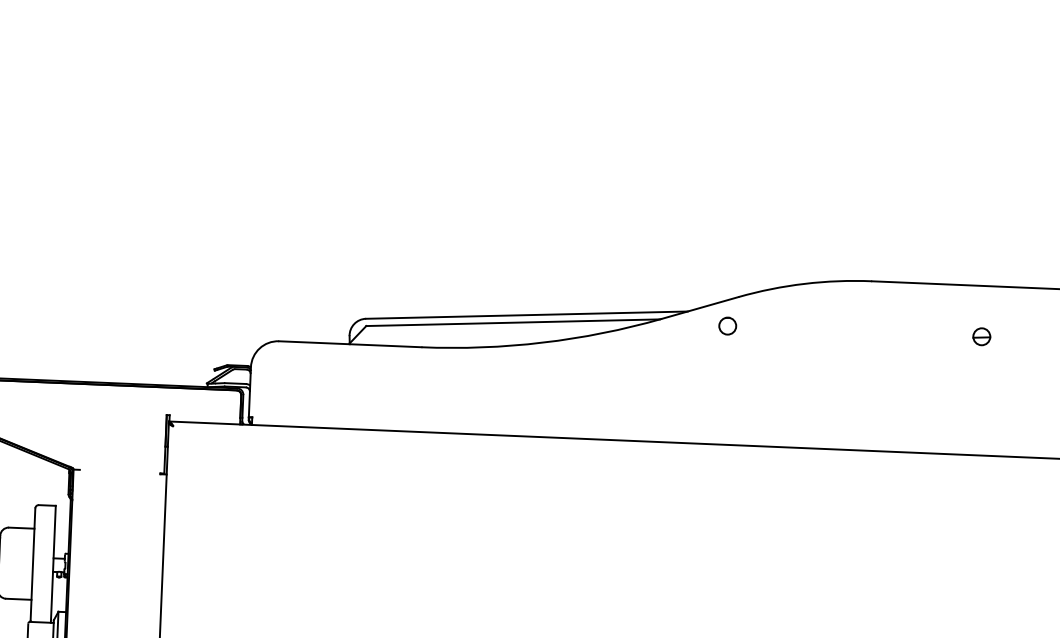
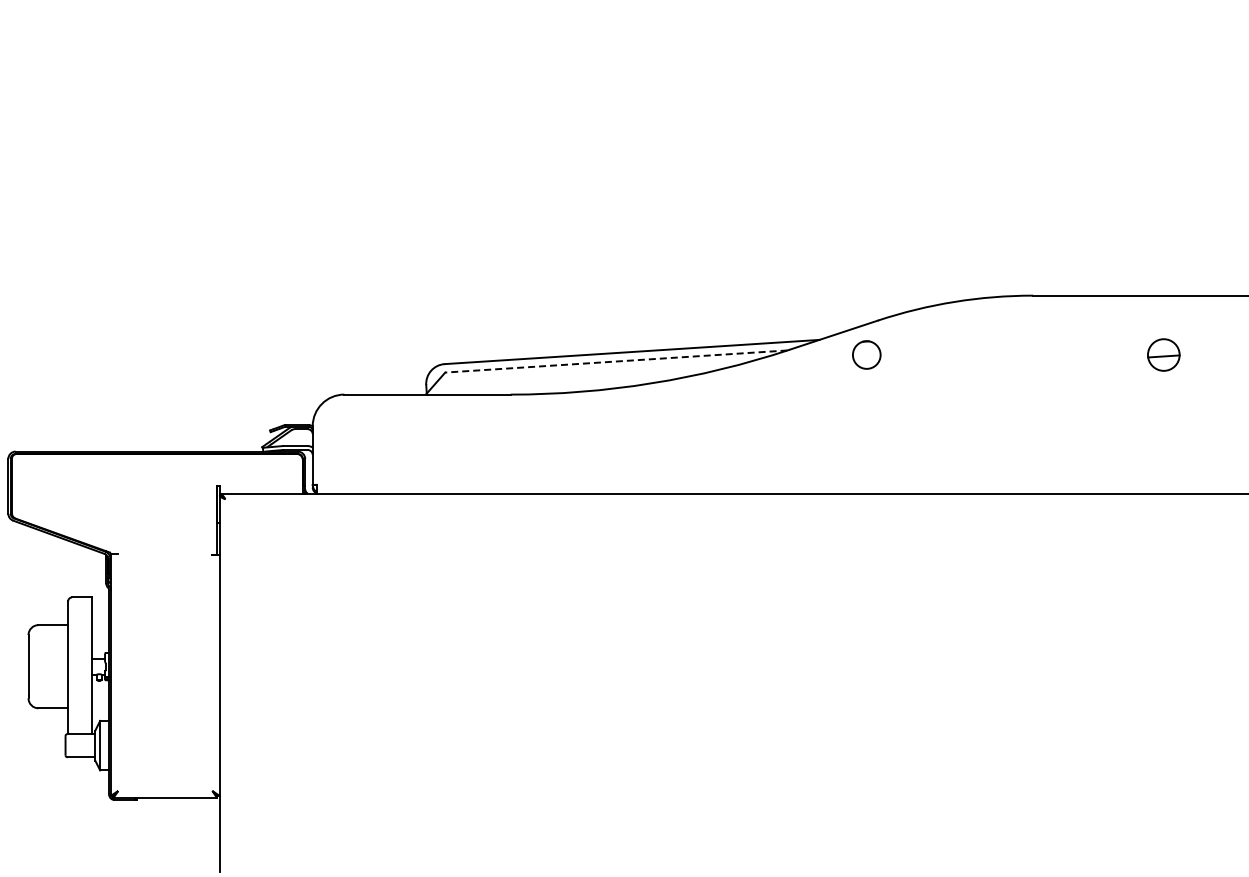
line: (512, 322) -> (615, 361), solid -> dashed
circle: (727, 325) -> (866, 354), size x1.4
part: (981, 336) -> (1163, 354), size x1.6

